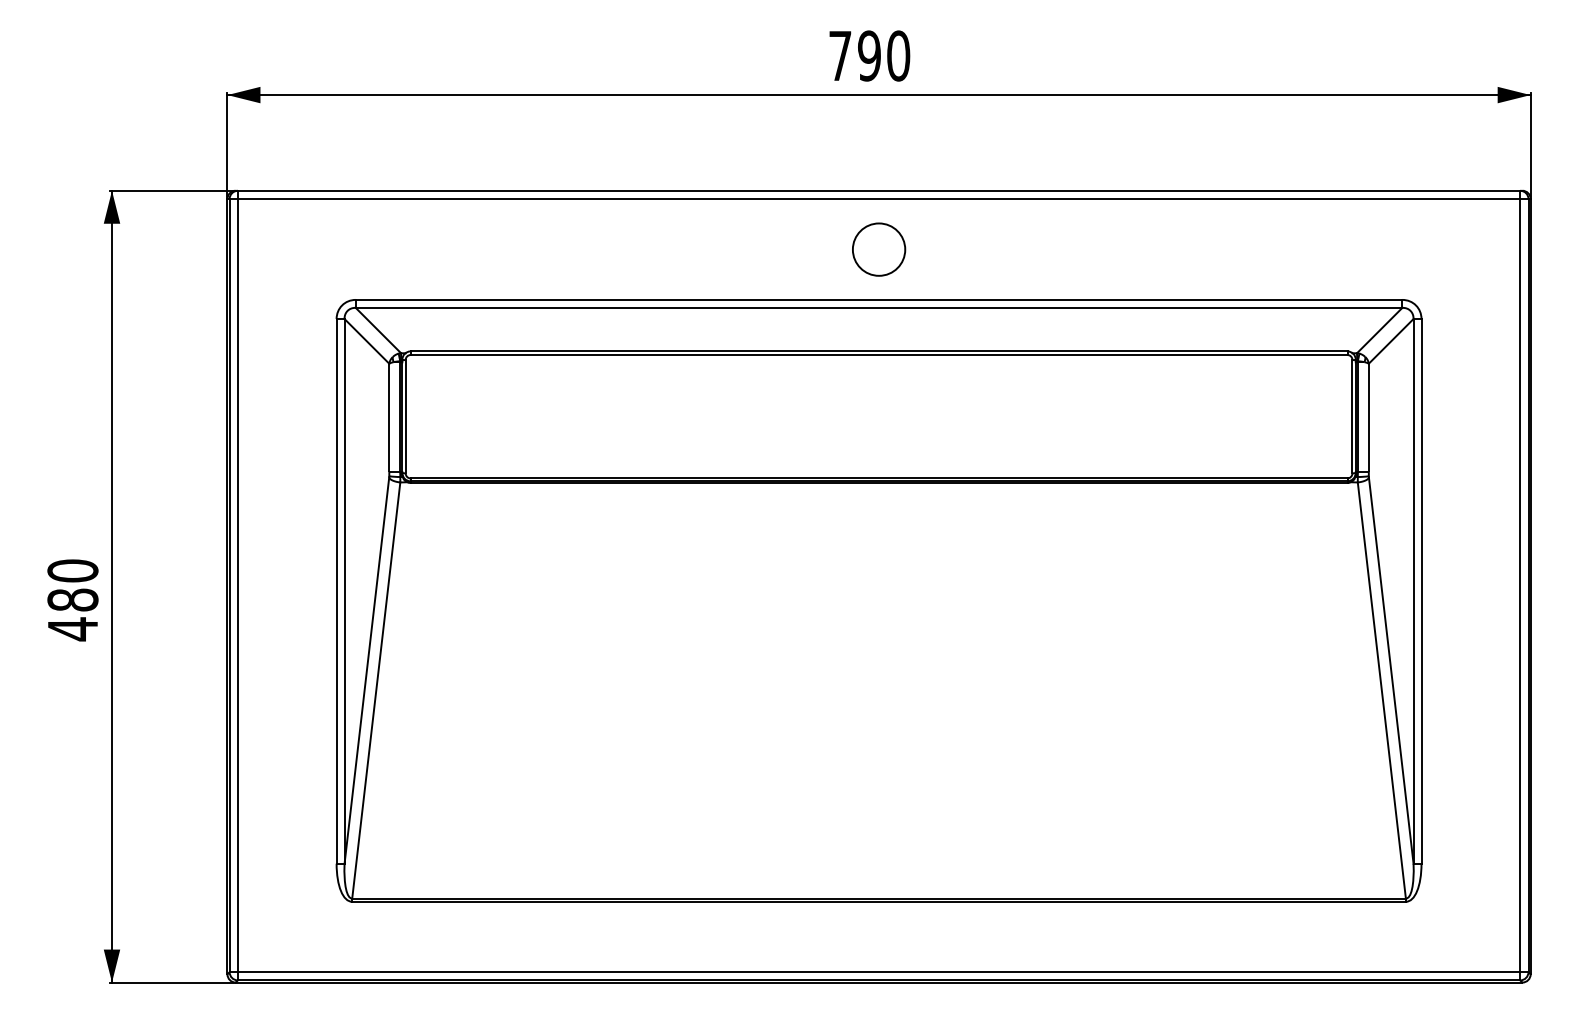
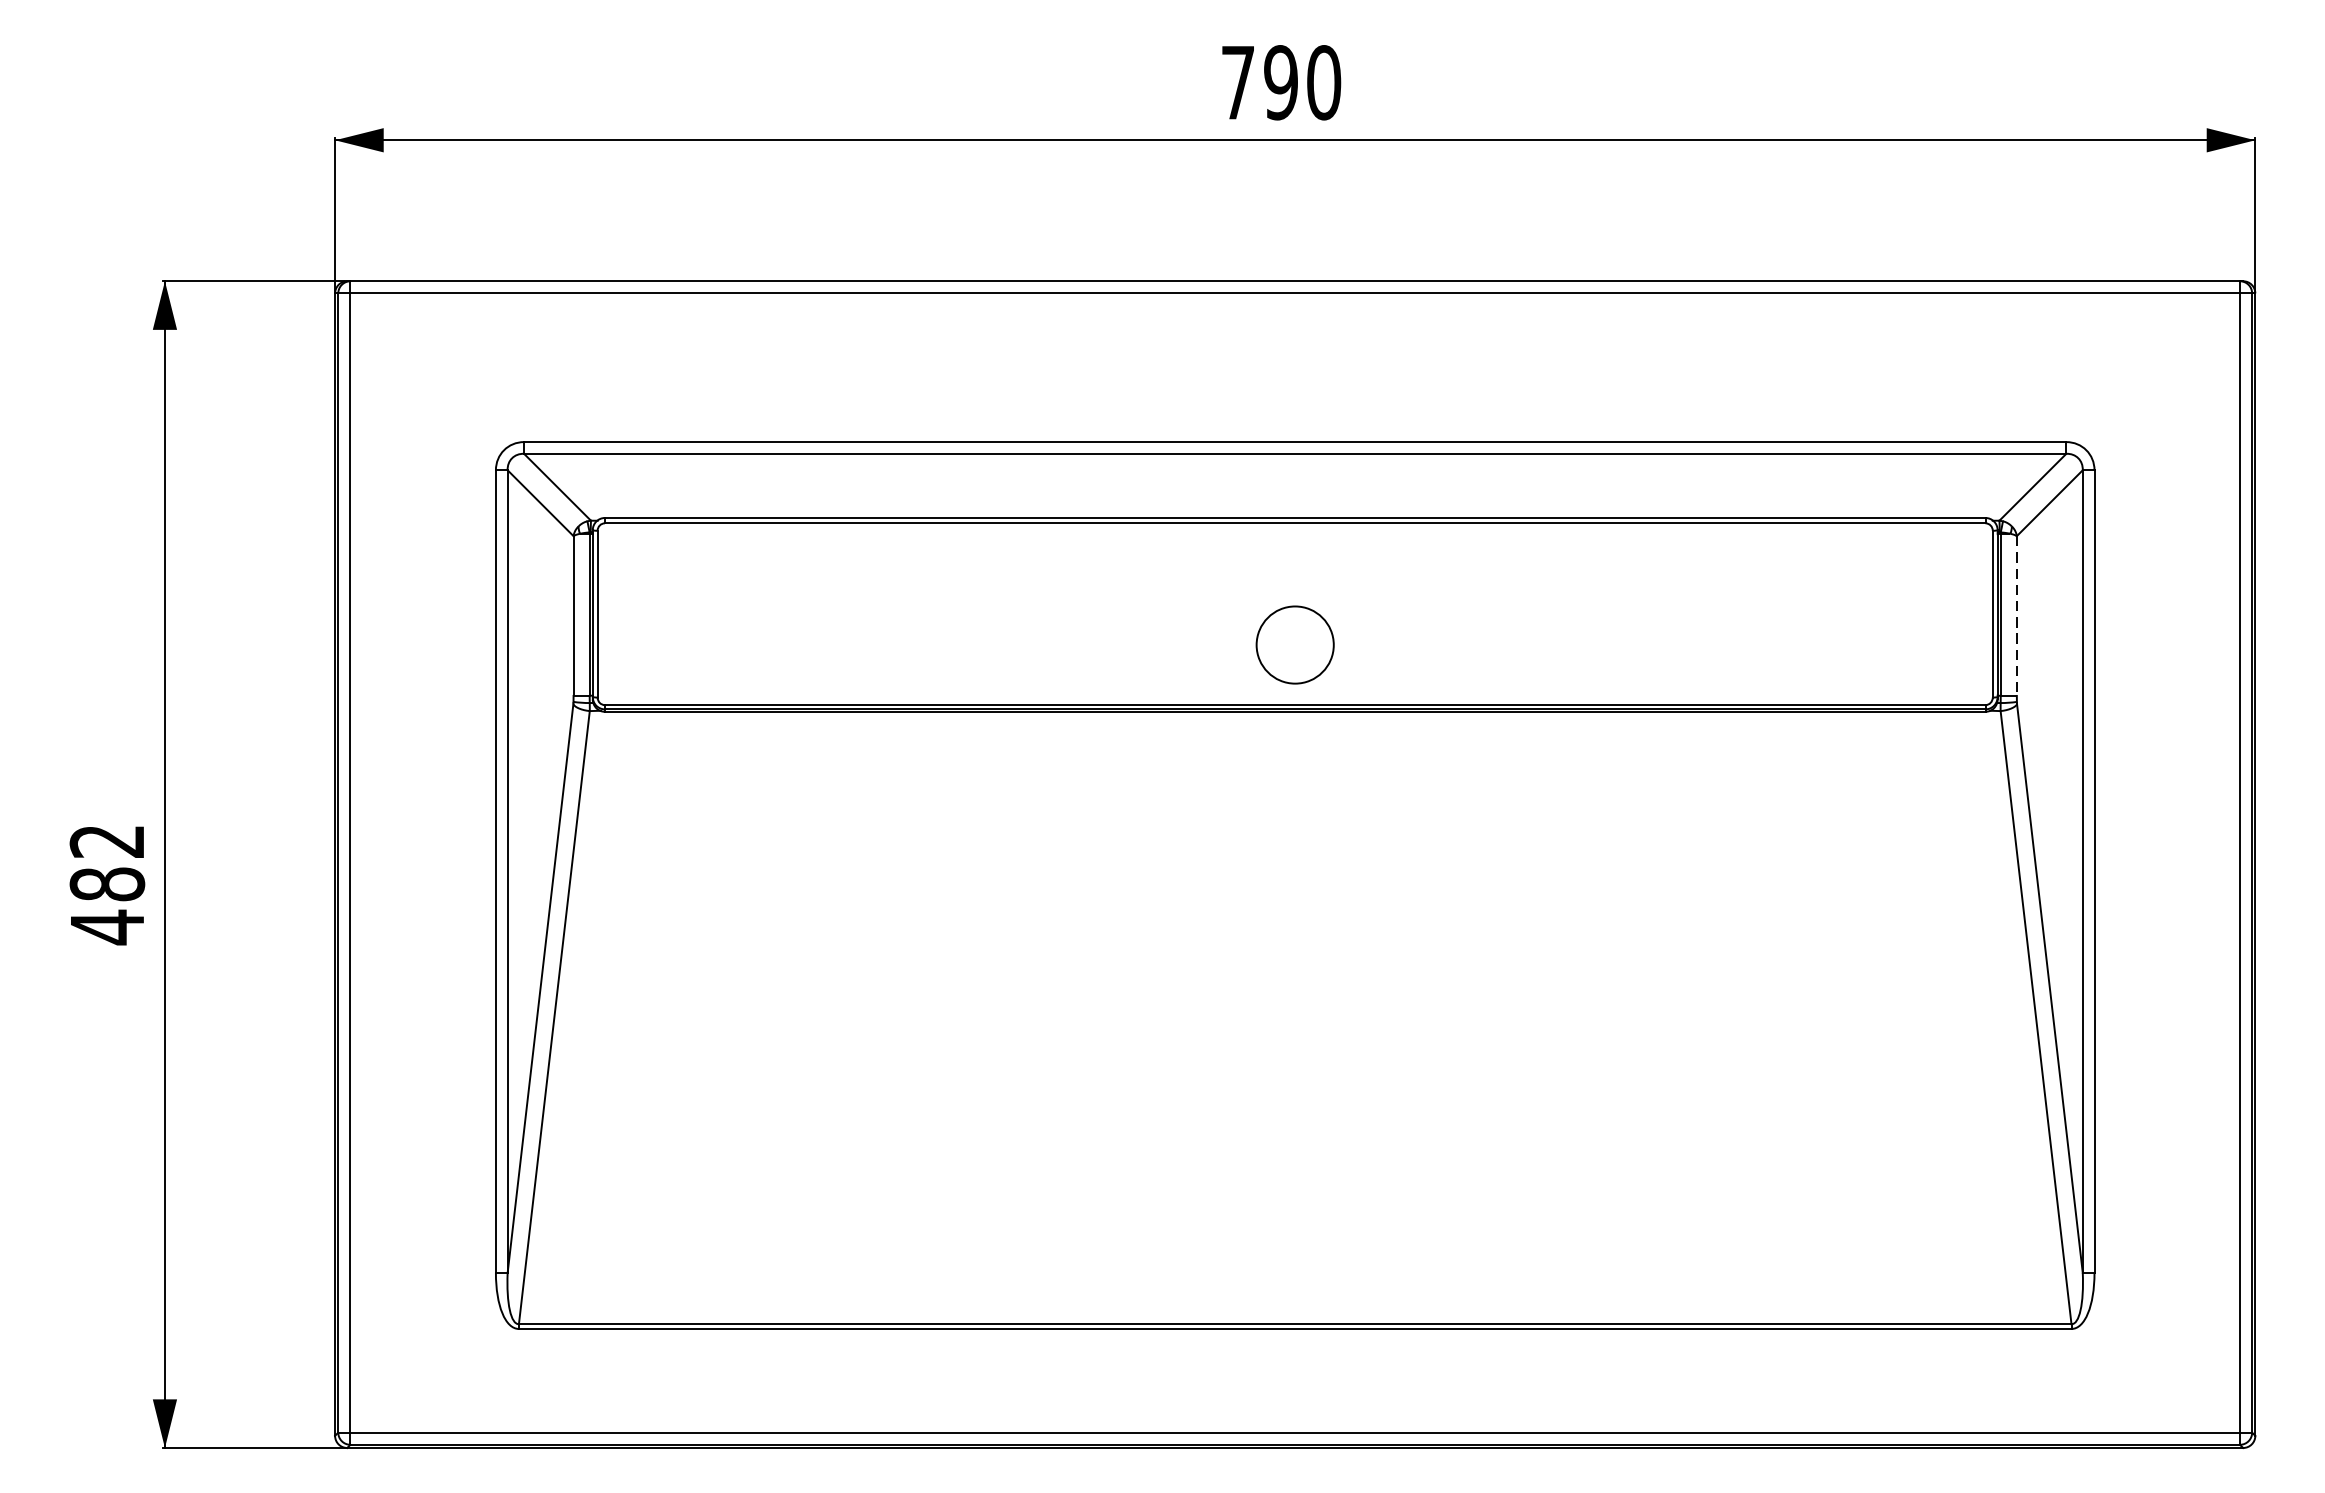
circle: (879, 249) -> (1295, 644), moved
line: (1368, 417) -> (2016, 615), solid -> dashed
text: (72, 570) -> (106, 840), 480 -> 482

